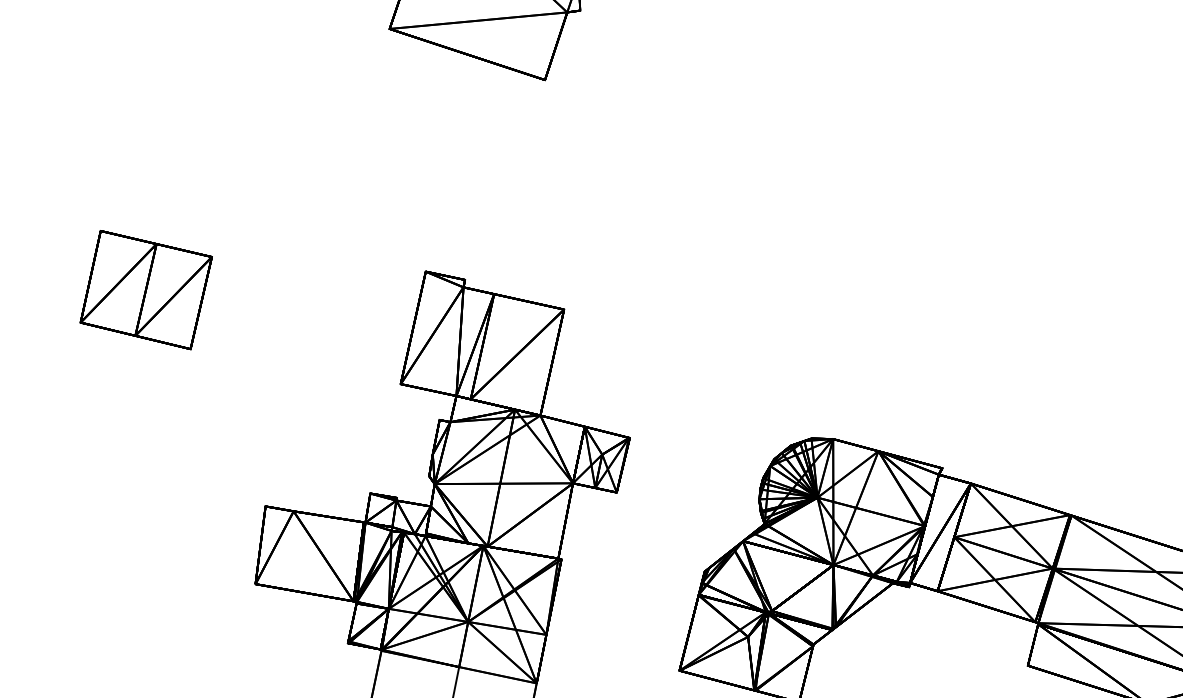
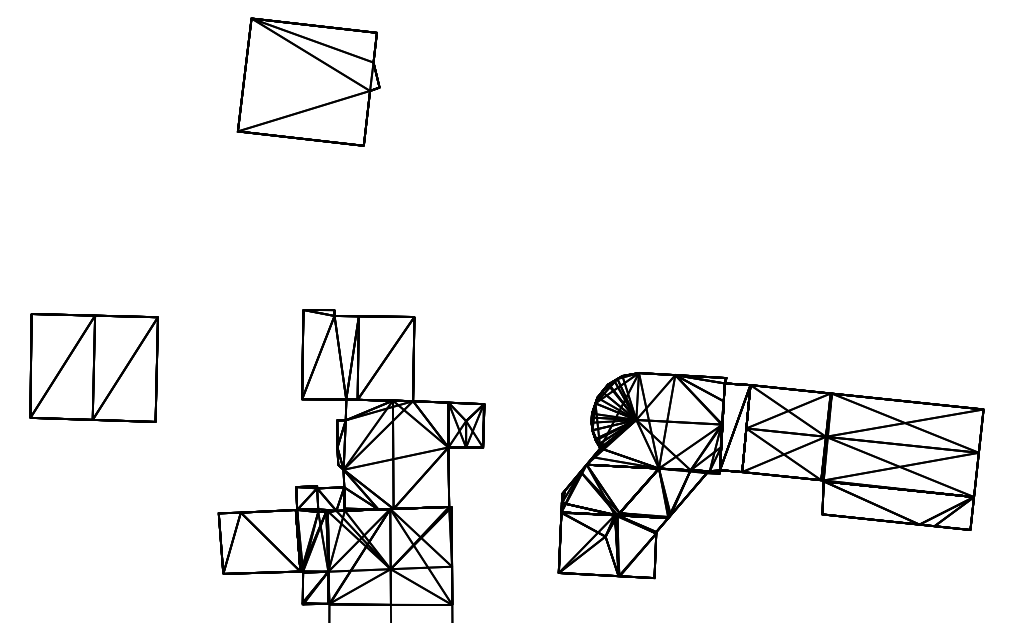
part: (145, 289) -> (93, 367), size x1.43

